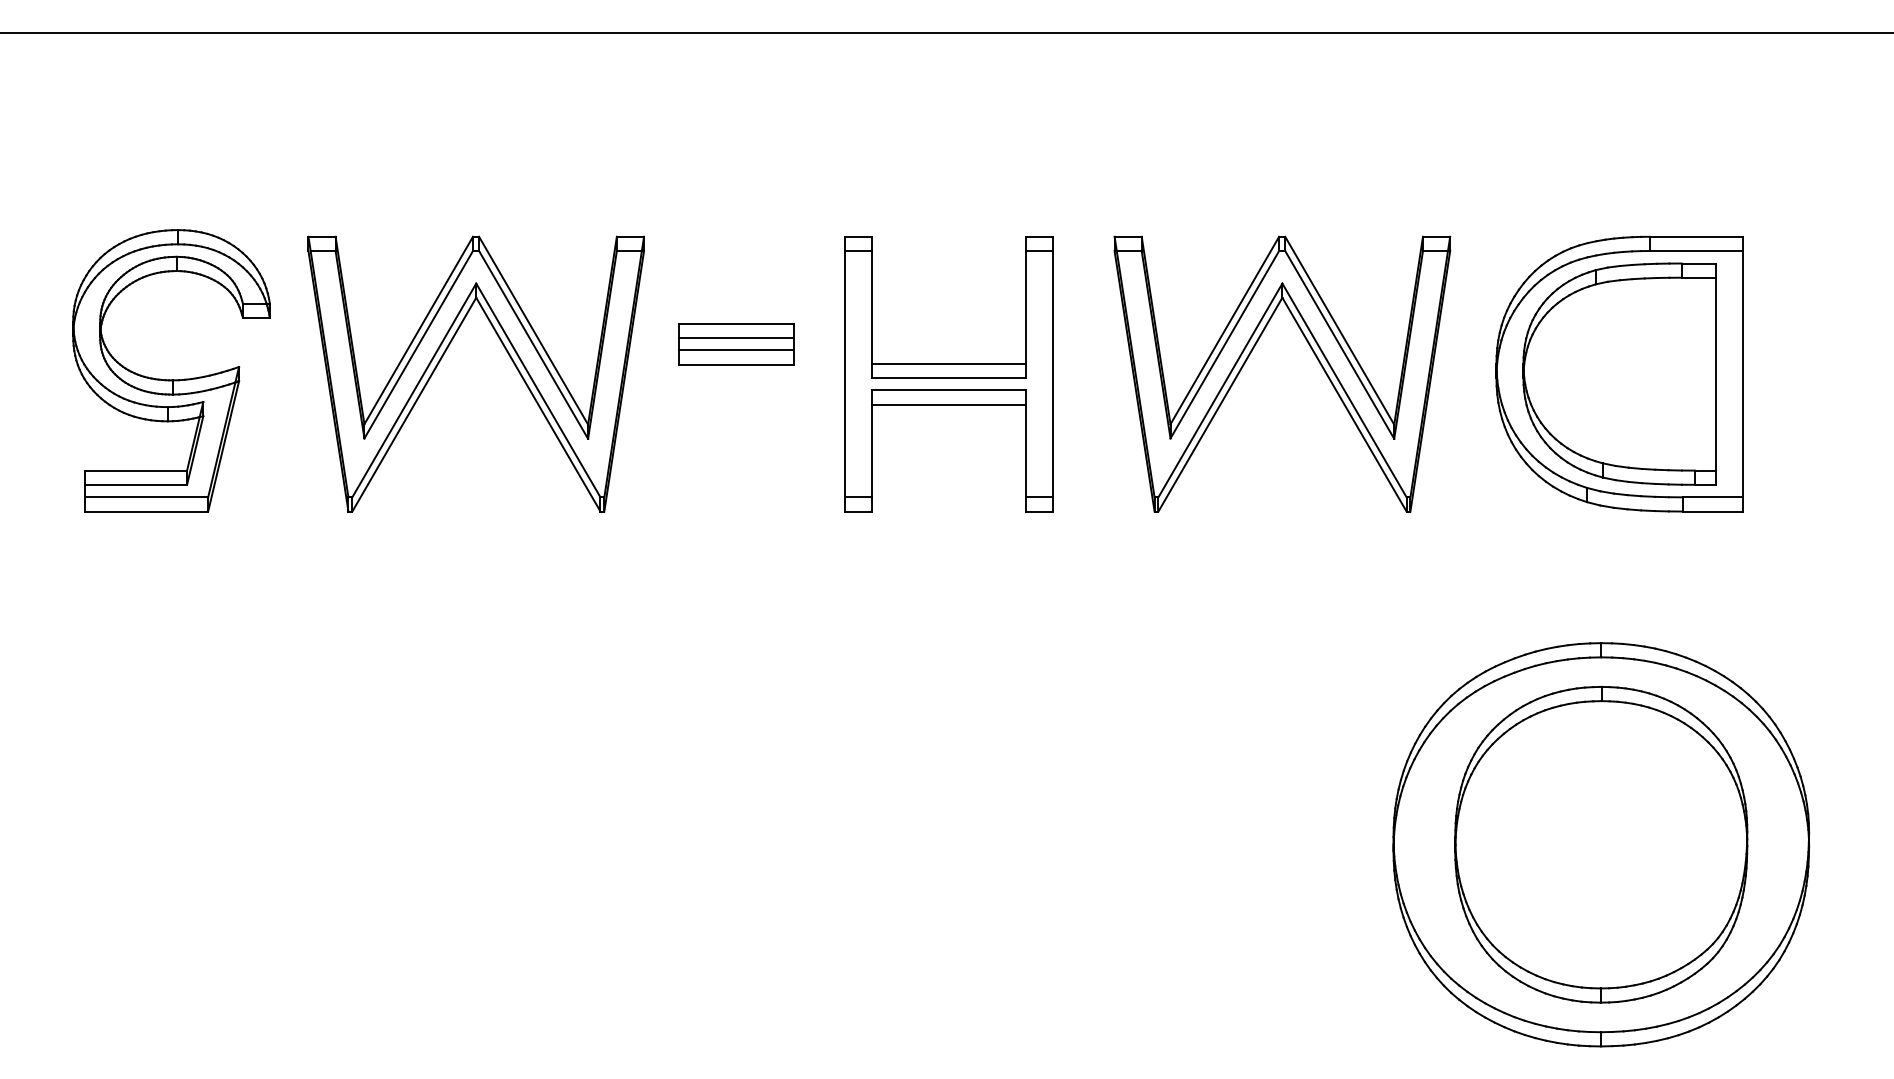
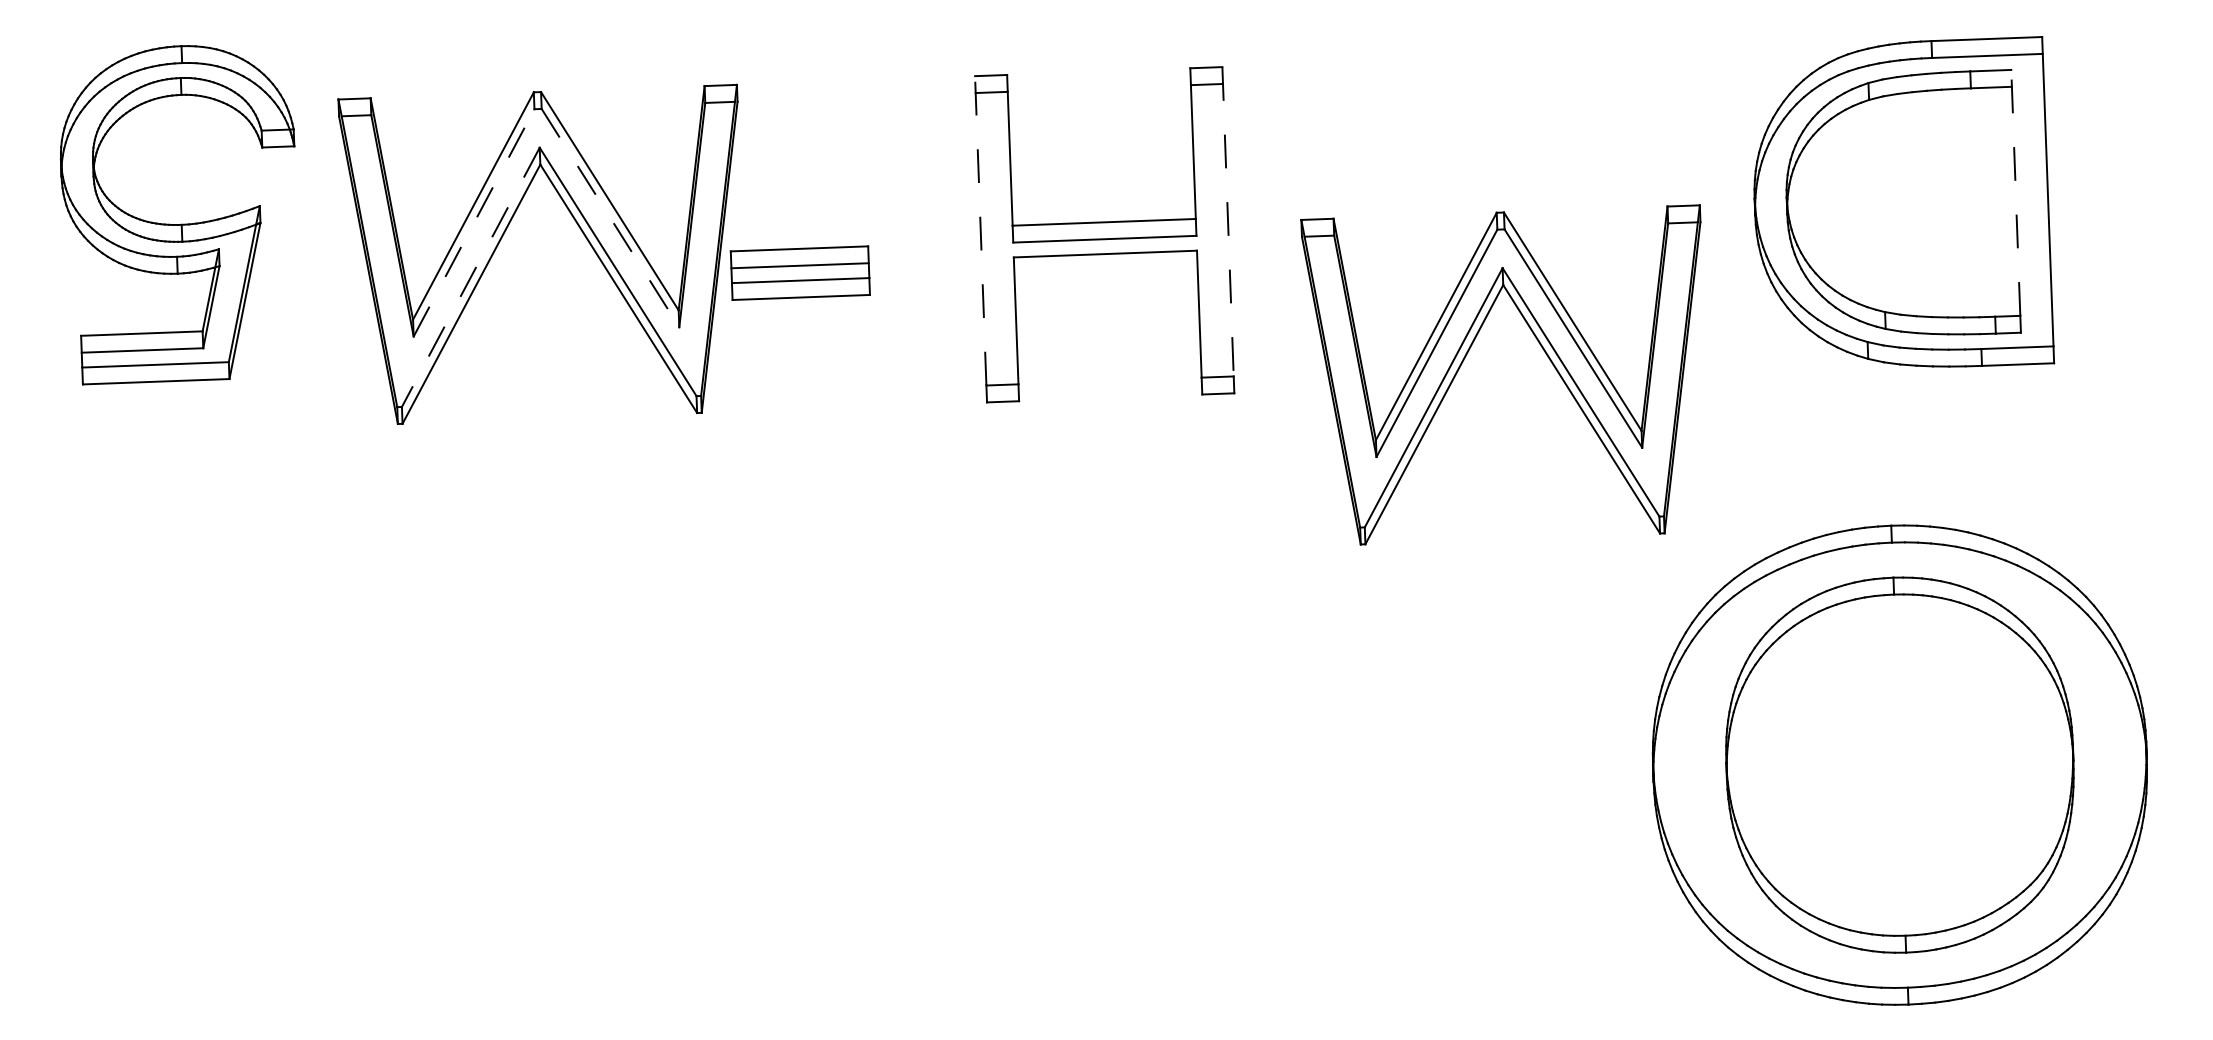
line: (418, 344) -> (473, 222), solid -> dashed
line: (533, 344) -> (610, 217), solid -> dashed
part: (736, 344) -> (800, 273), moved
part: (1314, 355) -> (1543, 352), moved
line: (844, 366) -> (980, 230), solid -> dashed
line: (1052, 367) -> (1227, 222), solid -> dashed
line: (1716, 367) -> (2016, 193), solid -> dashed
part: (171, 379) -> (180, 223), moved
line: (414, 390) -> (471, 277), solid -> dashed
line: (948, 404) -> (1105, 270), removed

